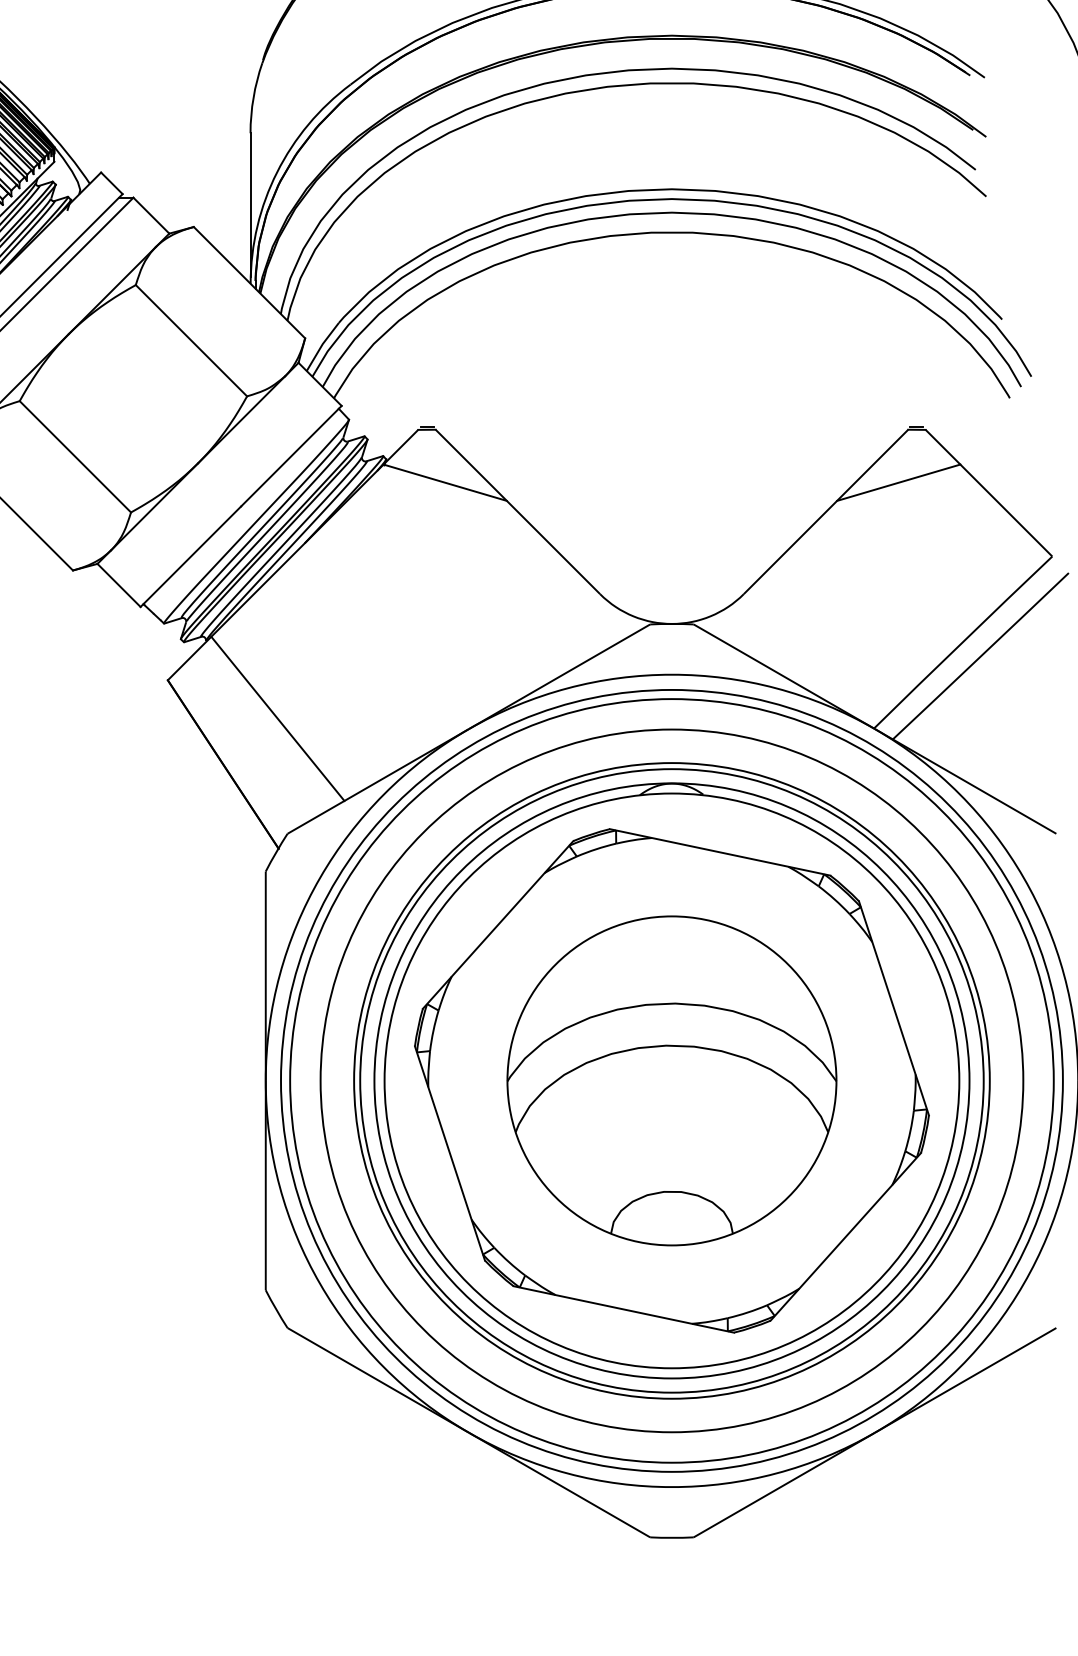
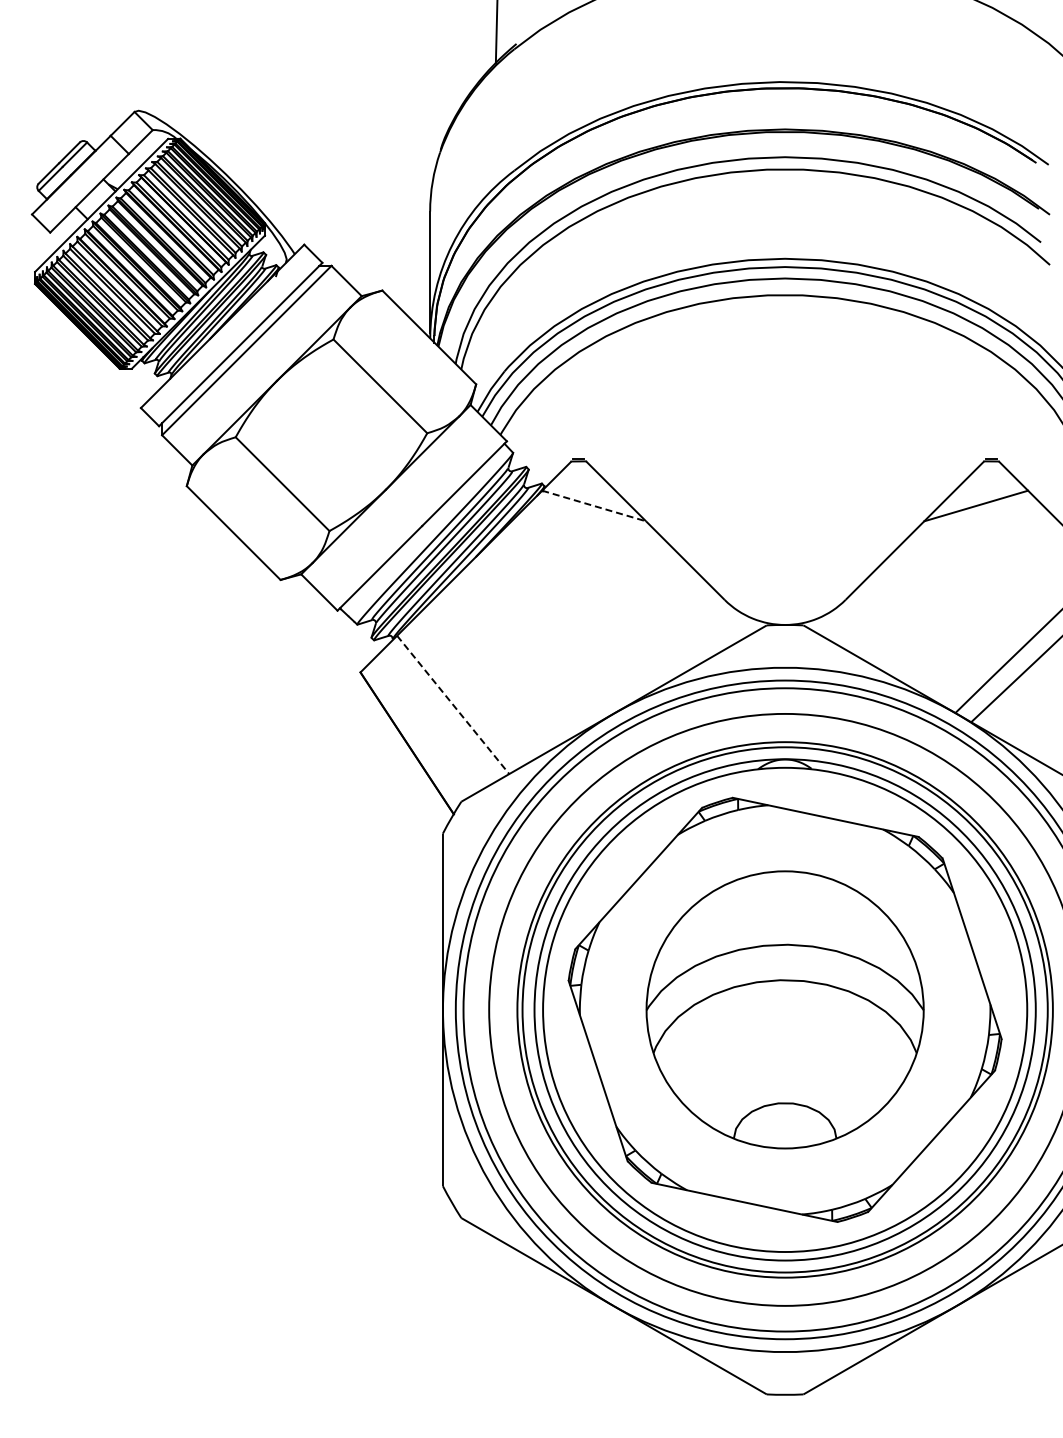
line: (445, 483) -> (594, 506), solid -> dashed
line: (278, 719) -> (453, 705), solid -> dashed

